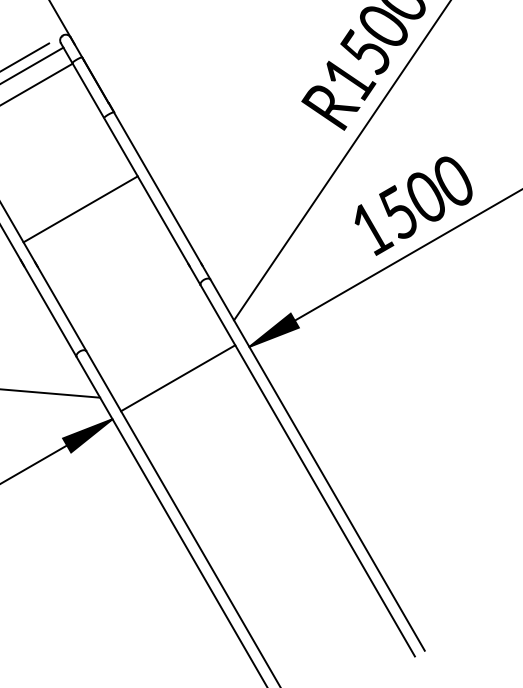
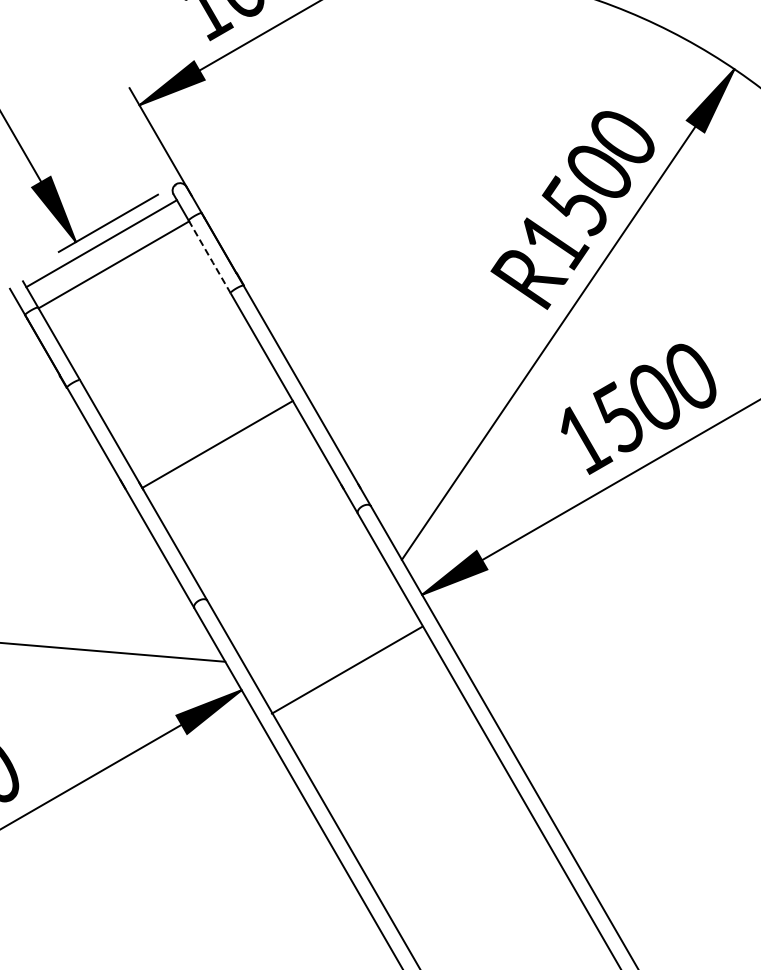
line: (88, 91) -> (210, 257), solid -> dashed
line: (80, 208) -> (217, 443), moved
line: (177, 377) -> (346, 669), moved

